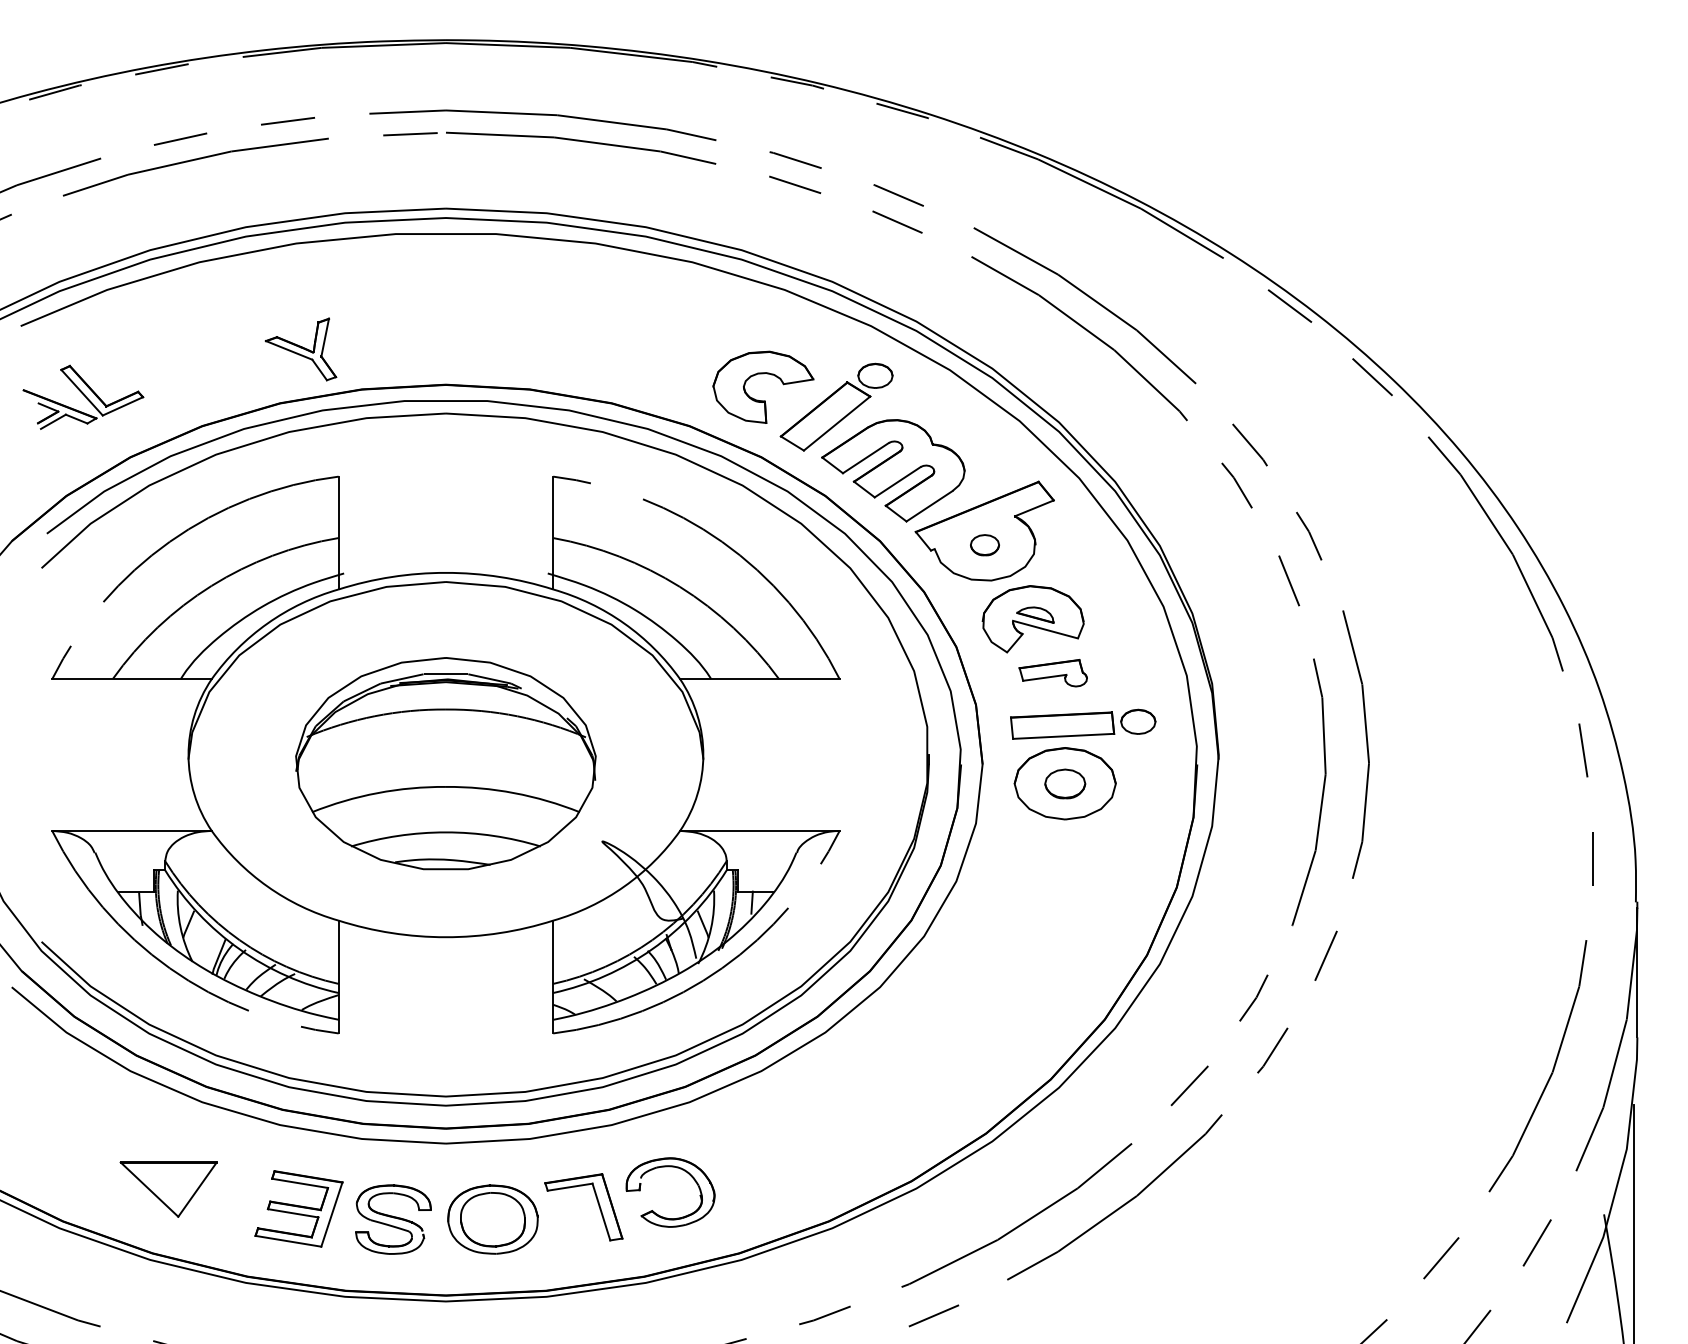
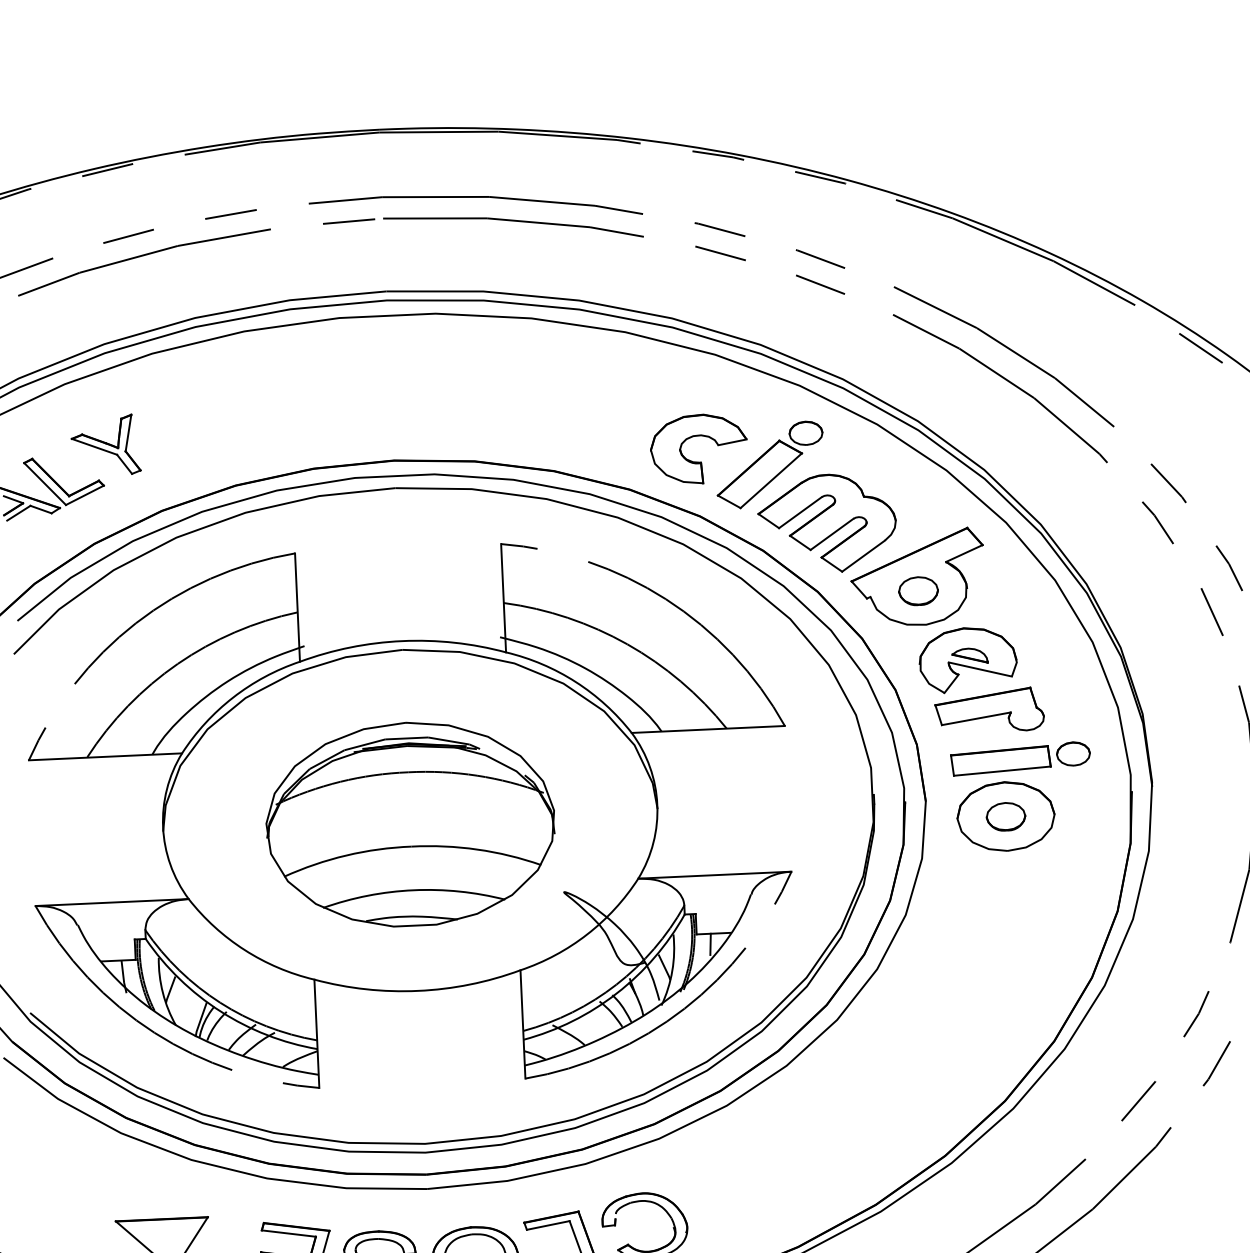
part: (300, 349) -> (105, 445), moved
part: (984, 544) -> (918, 590), size x1.43
part: (1053, 673) -> (989, 711), size x1.67

